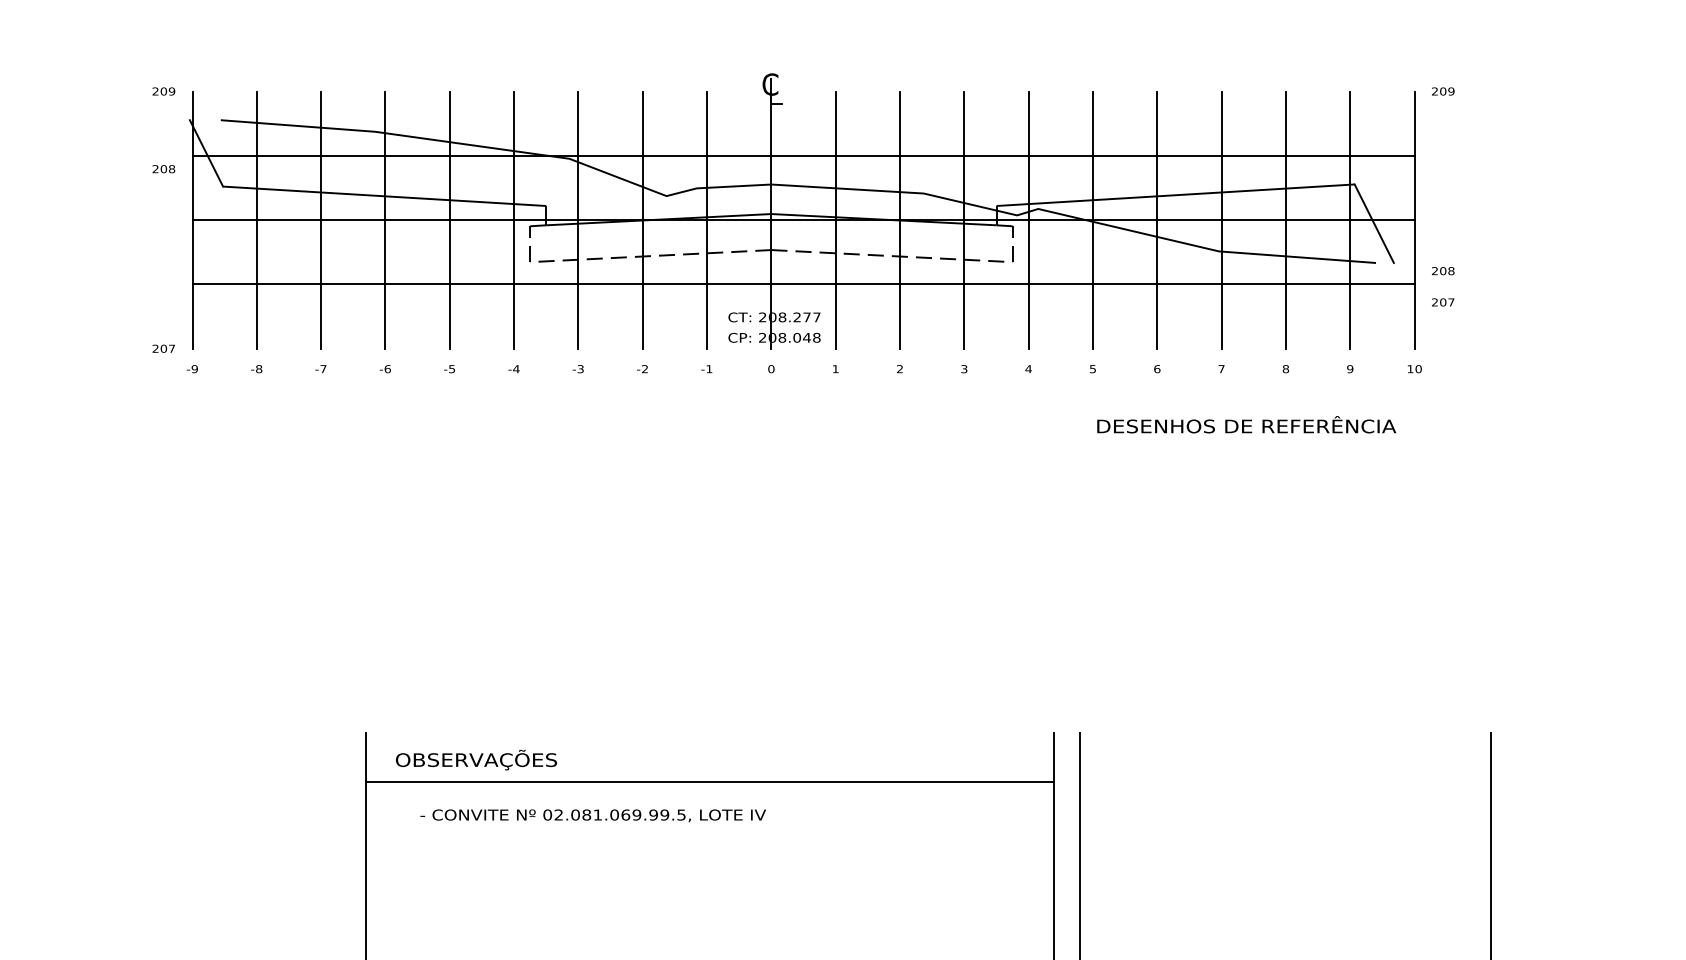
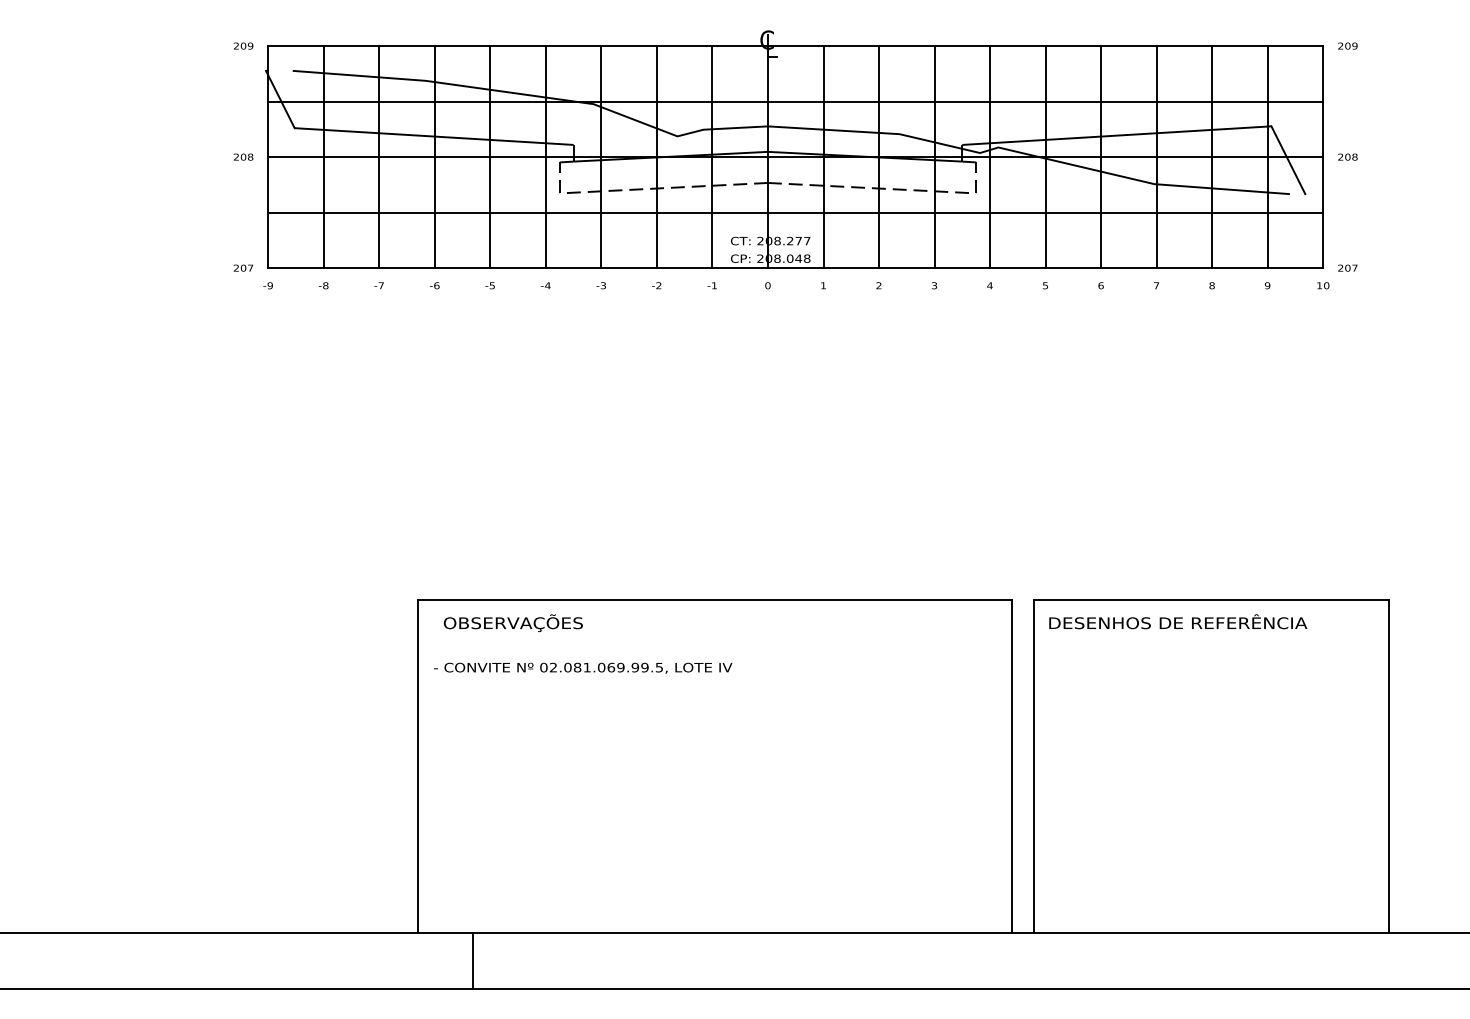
line: (803, 91) -> (795, 46), added
text: (163, 168) -> (243, 156), moved
text: (1442, 270) -> (1347, 156), moved
text: (1442, 301) -> (1347, 267), moved
line: (803, 349) -> (795, 268), added
text: (1246, 424) -> (1178, 621), moved
line: (1285, 732) -> (1211, 599), added
line: (709, 781) -> (714, 599), moved
text: (593, 814) -> (583, 667), moved

